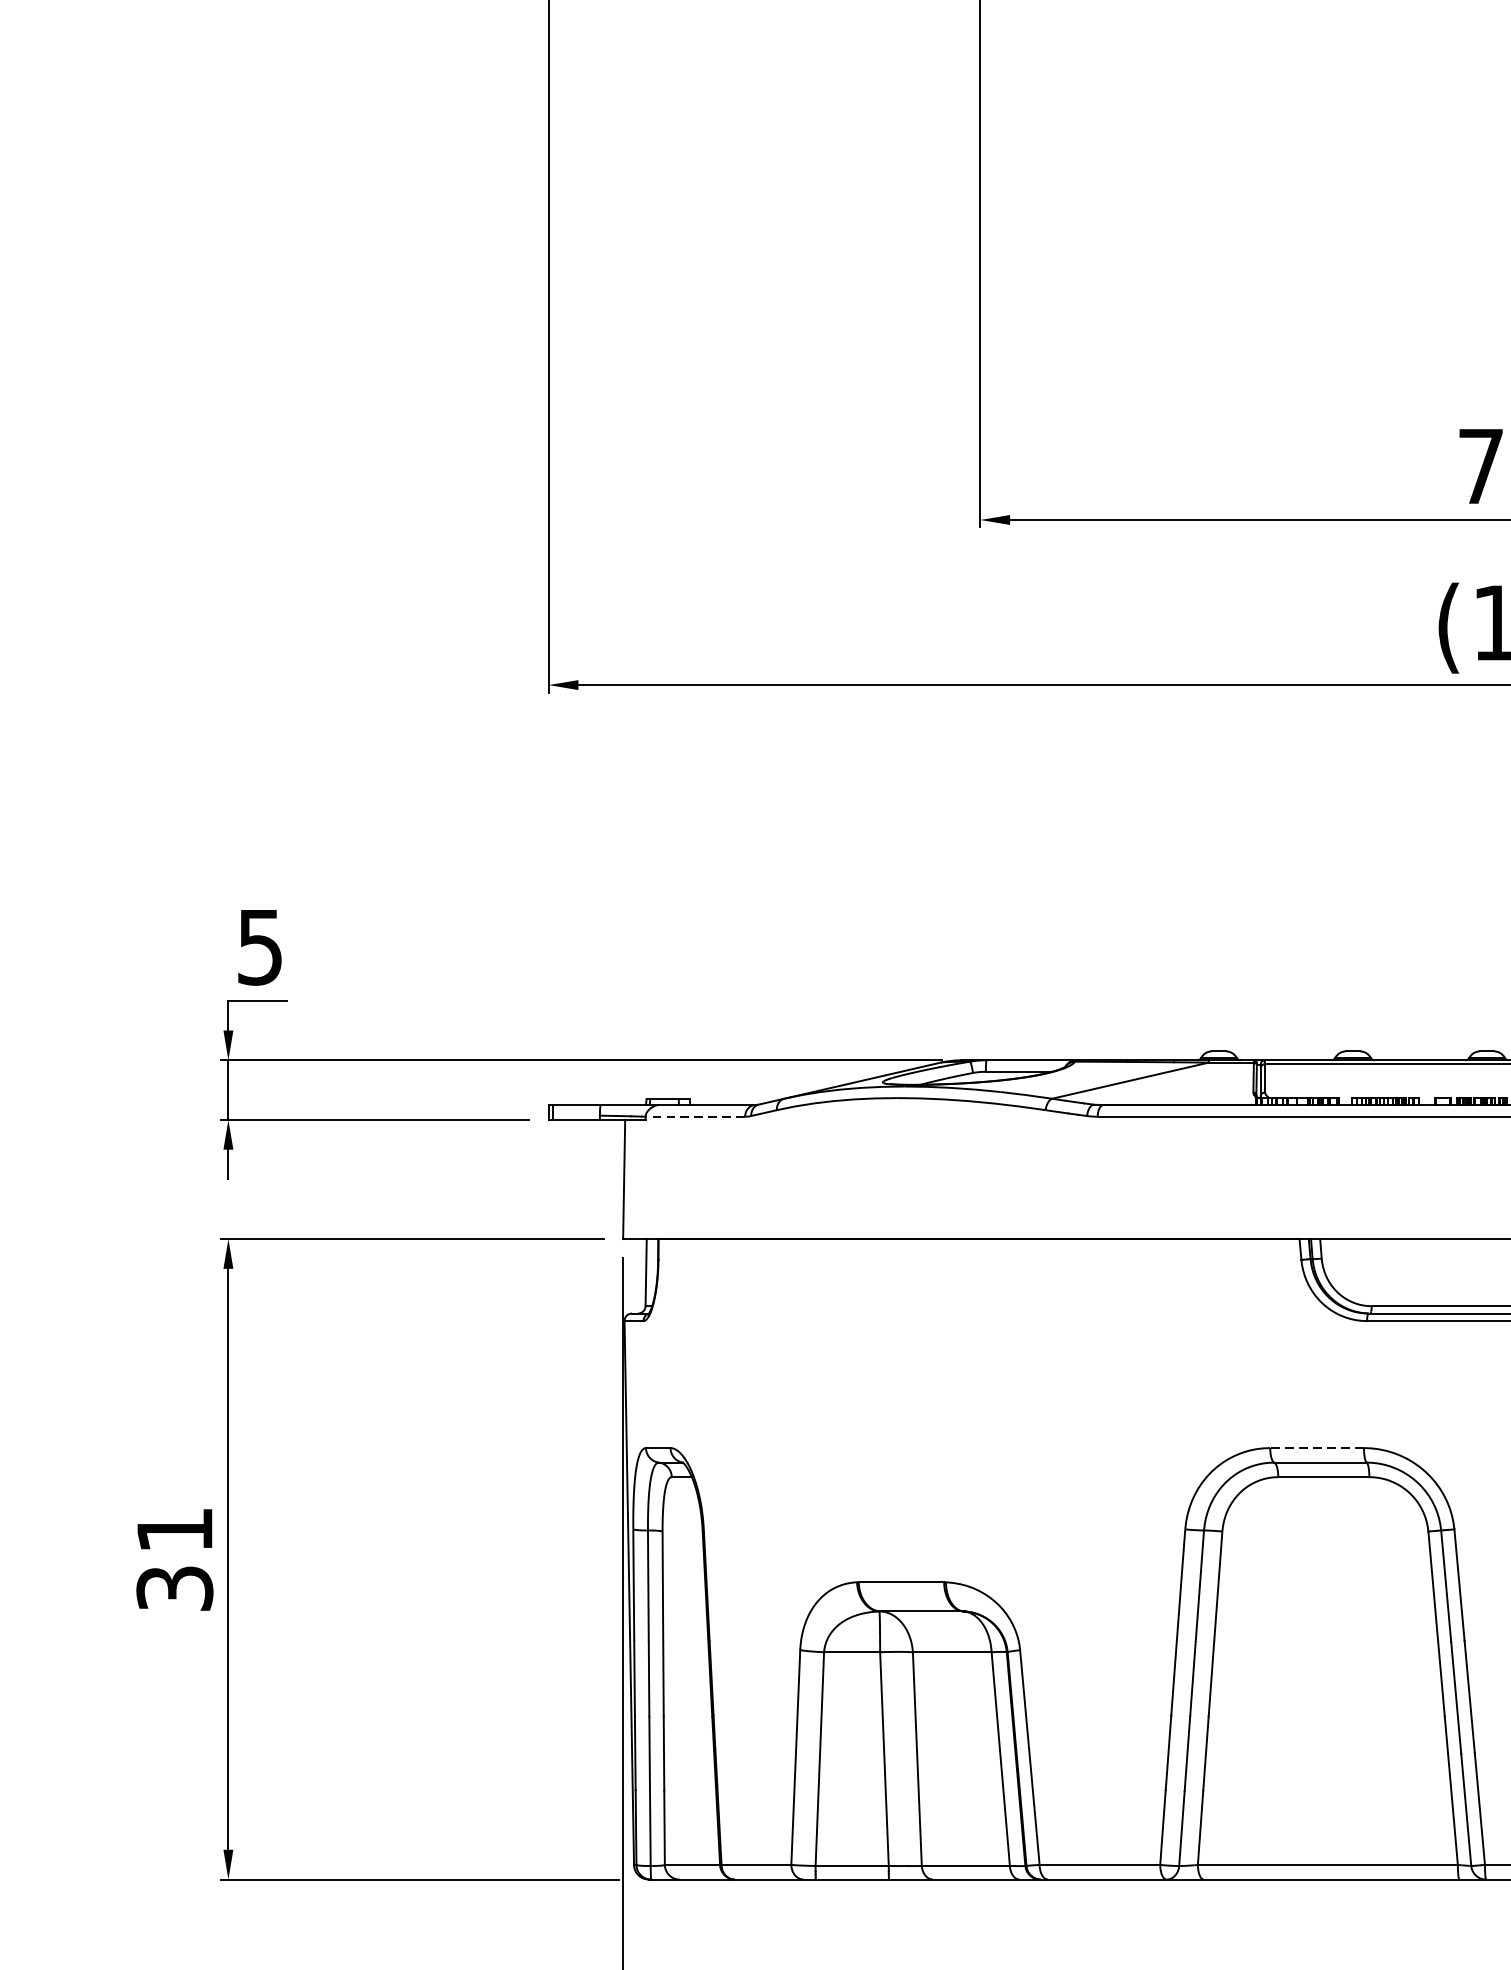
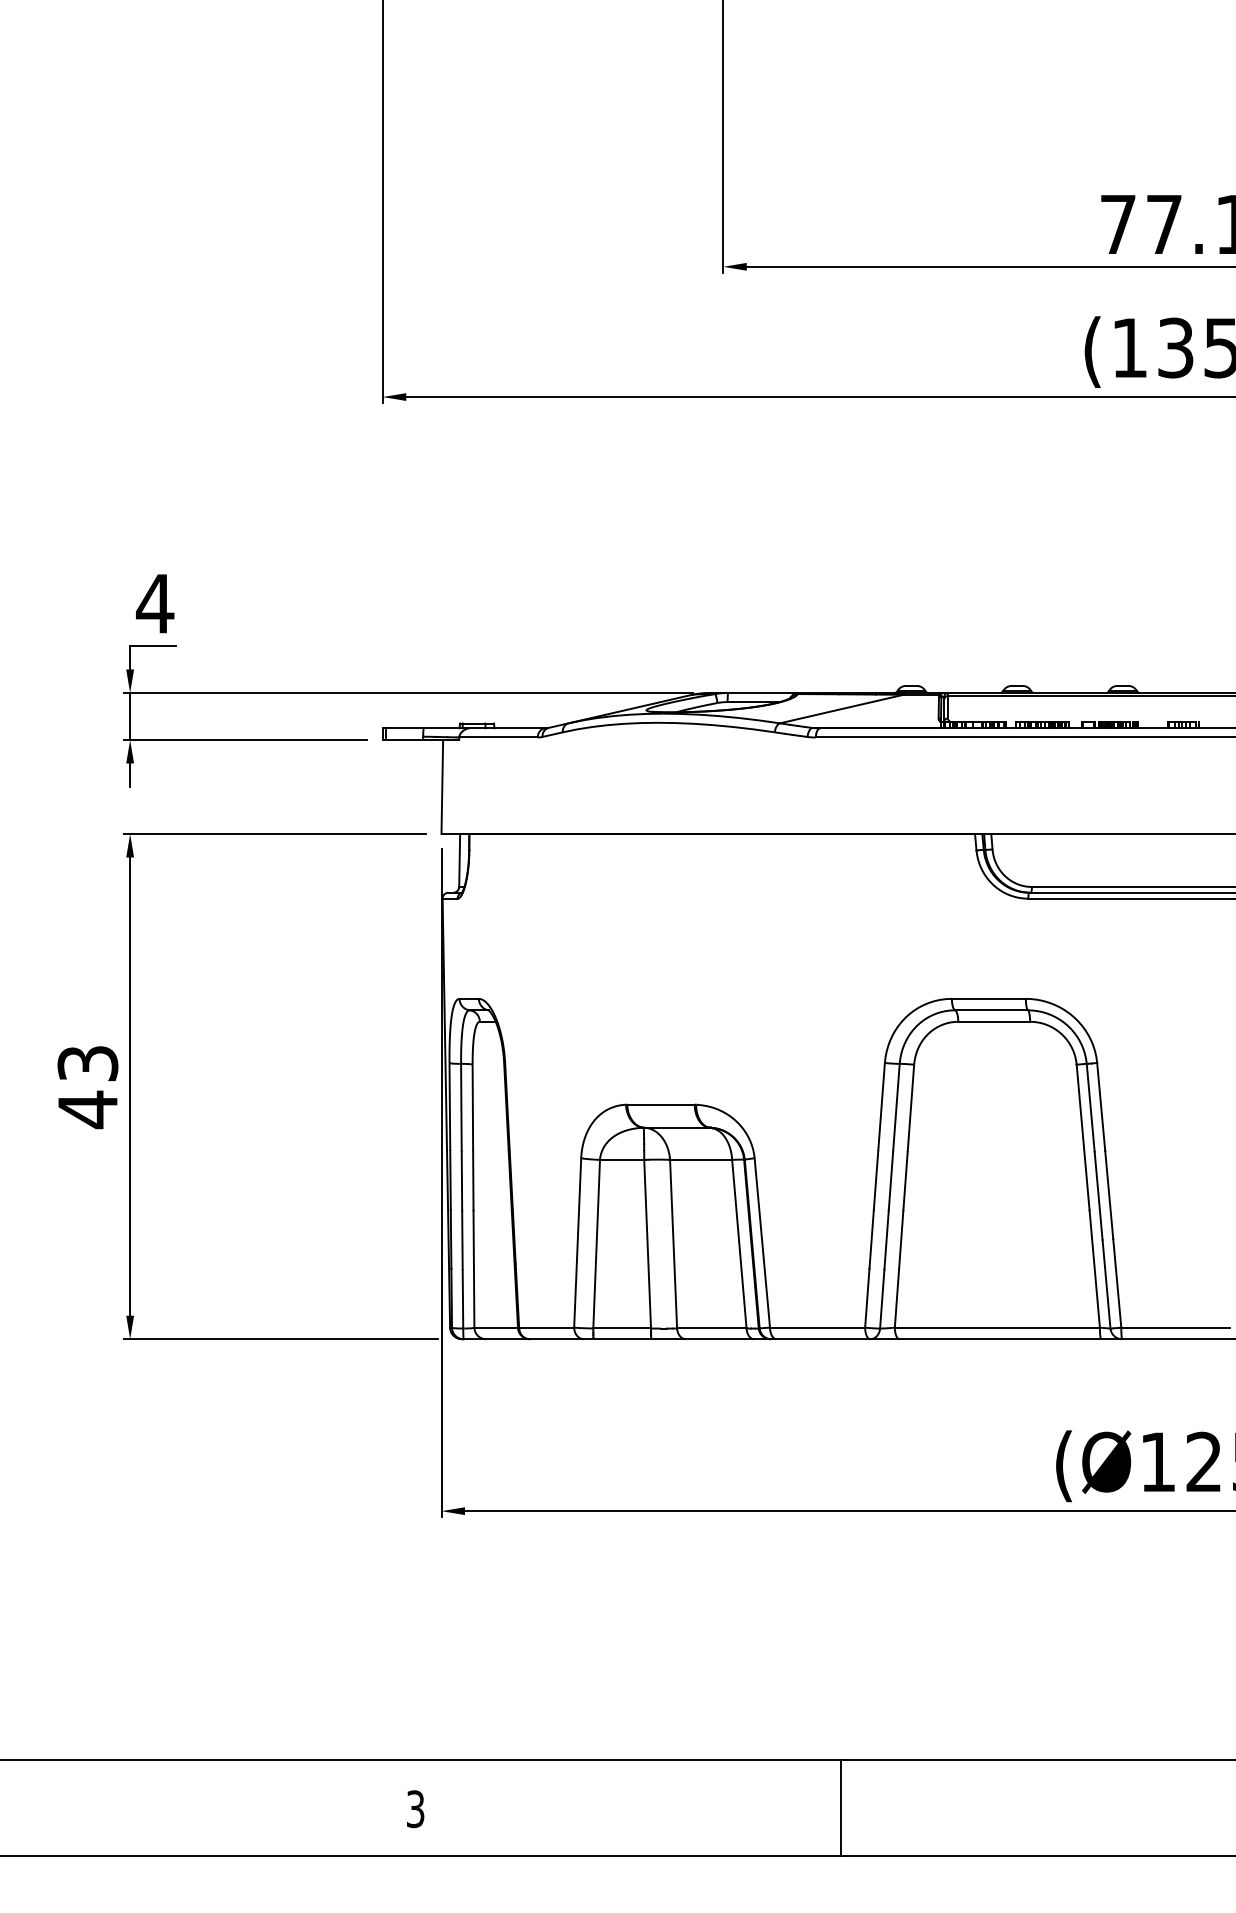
text: (260, 948) -> (155, 604), 5 -> 4
line: (694, 1116) -> (497, 737), dashed -> solid
line: (1316, 1447) -> (988, 998), dashed -> solid
text: (174, 1560) -> (87, 1087), 31 -> 43

